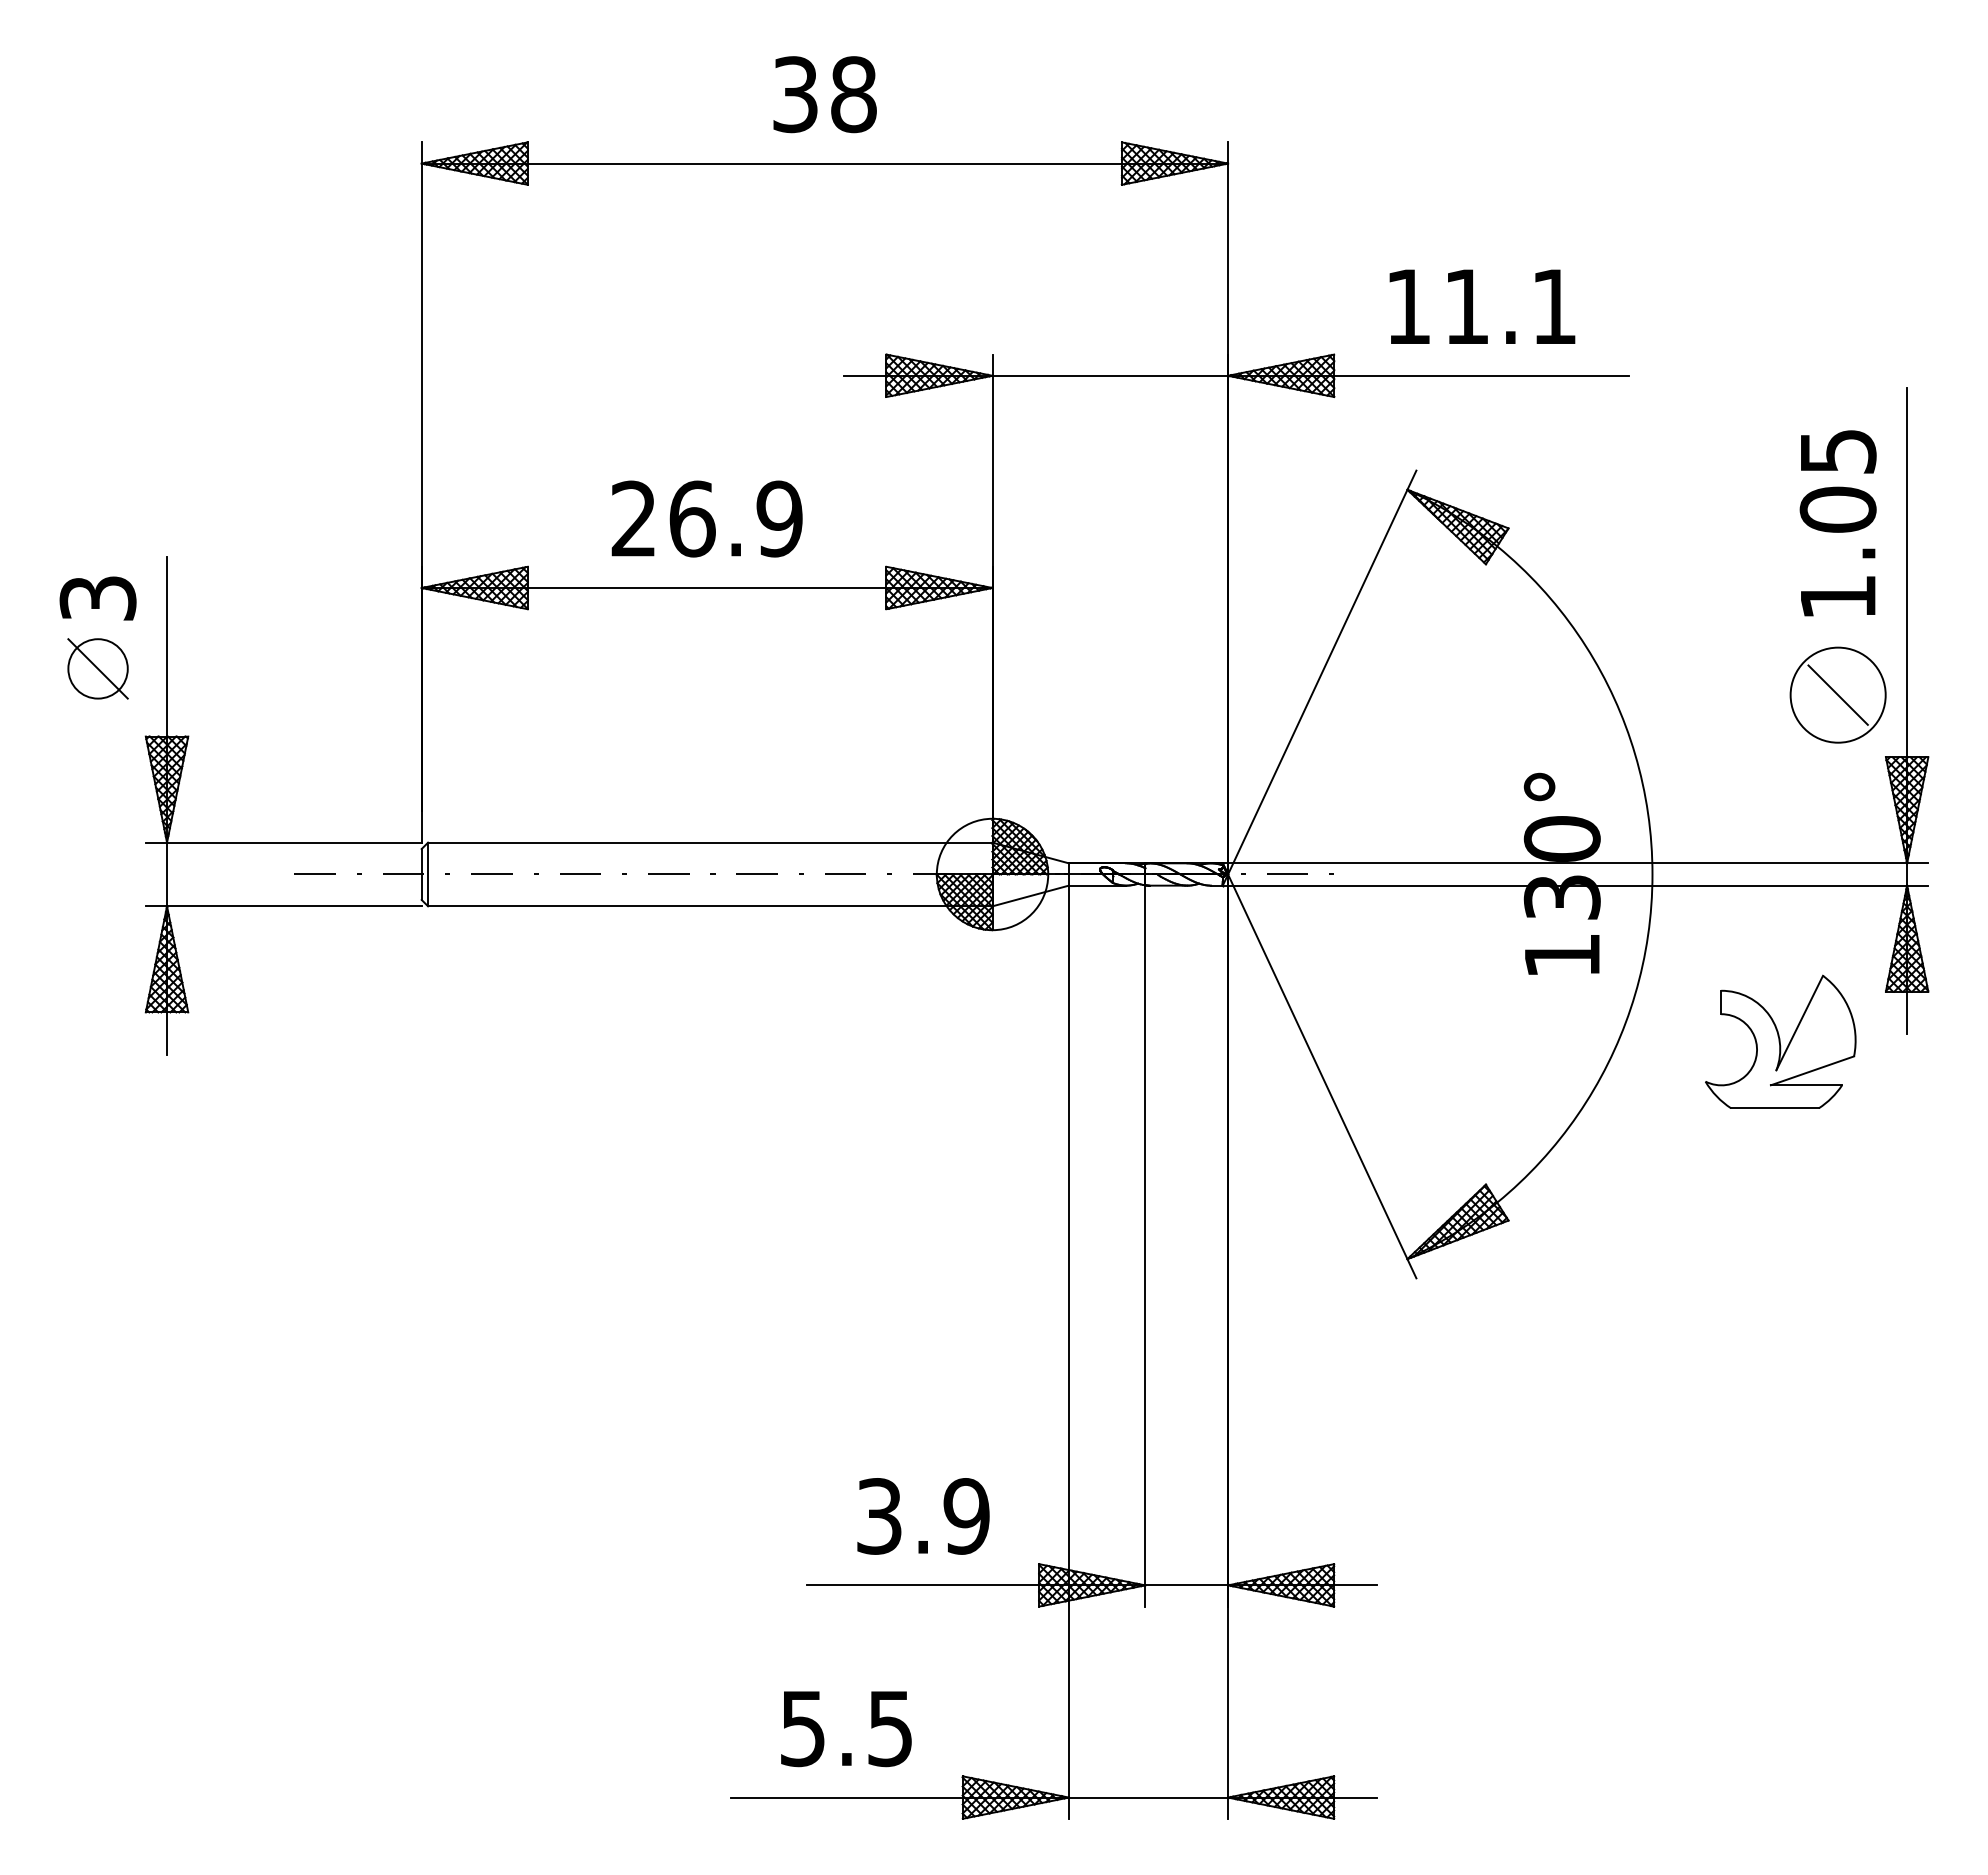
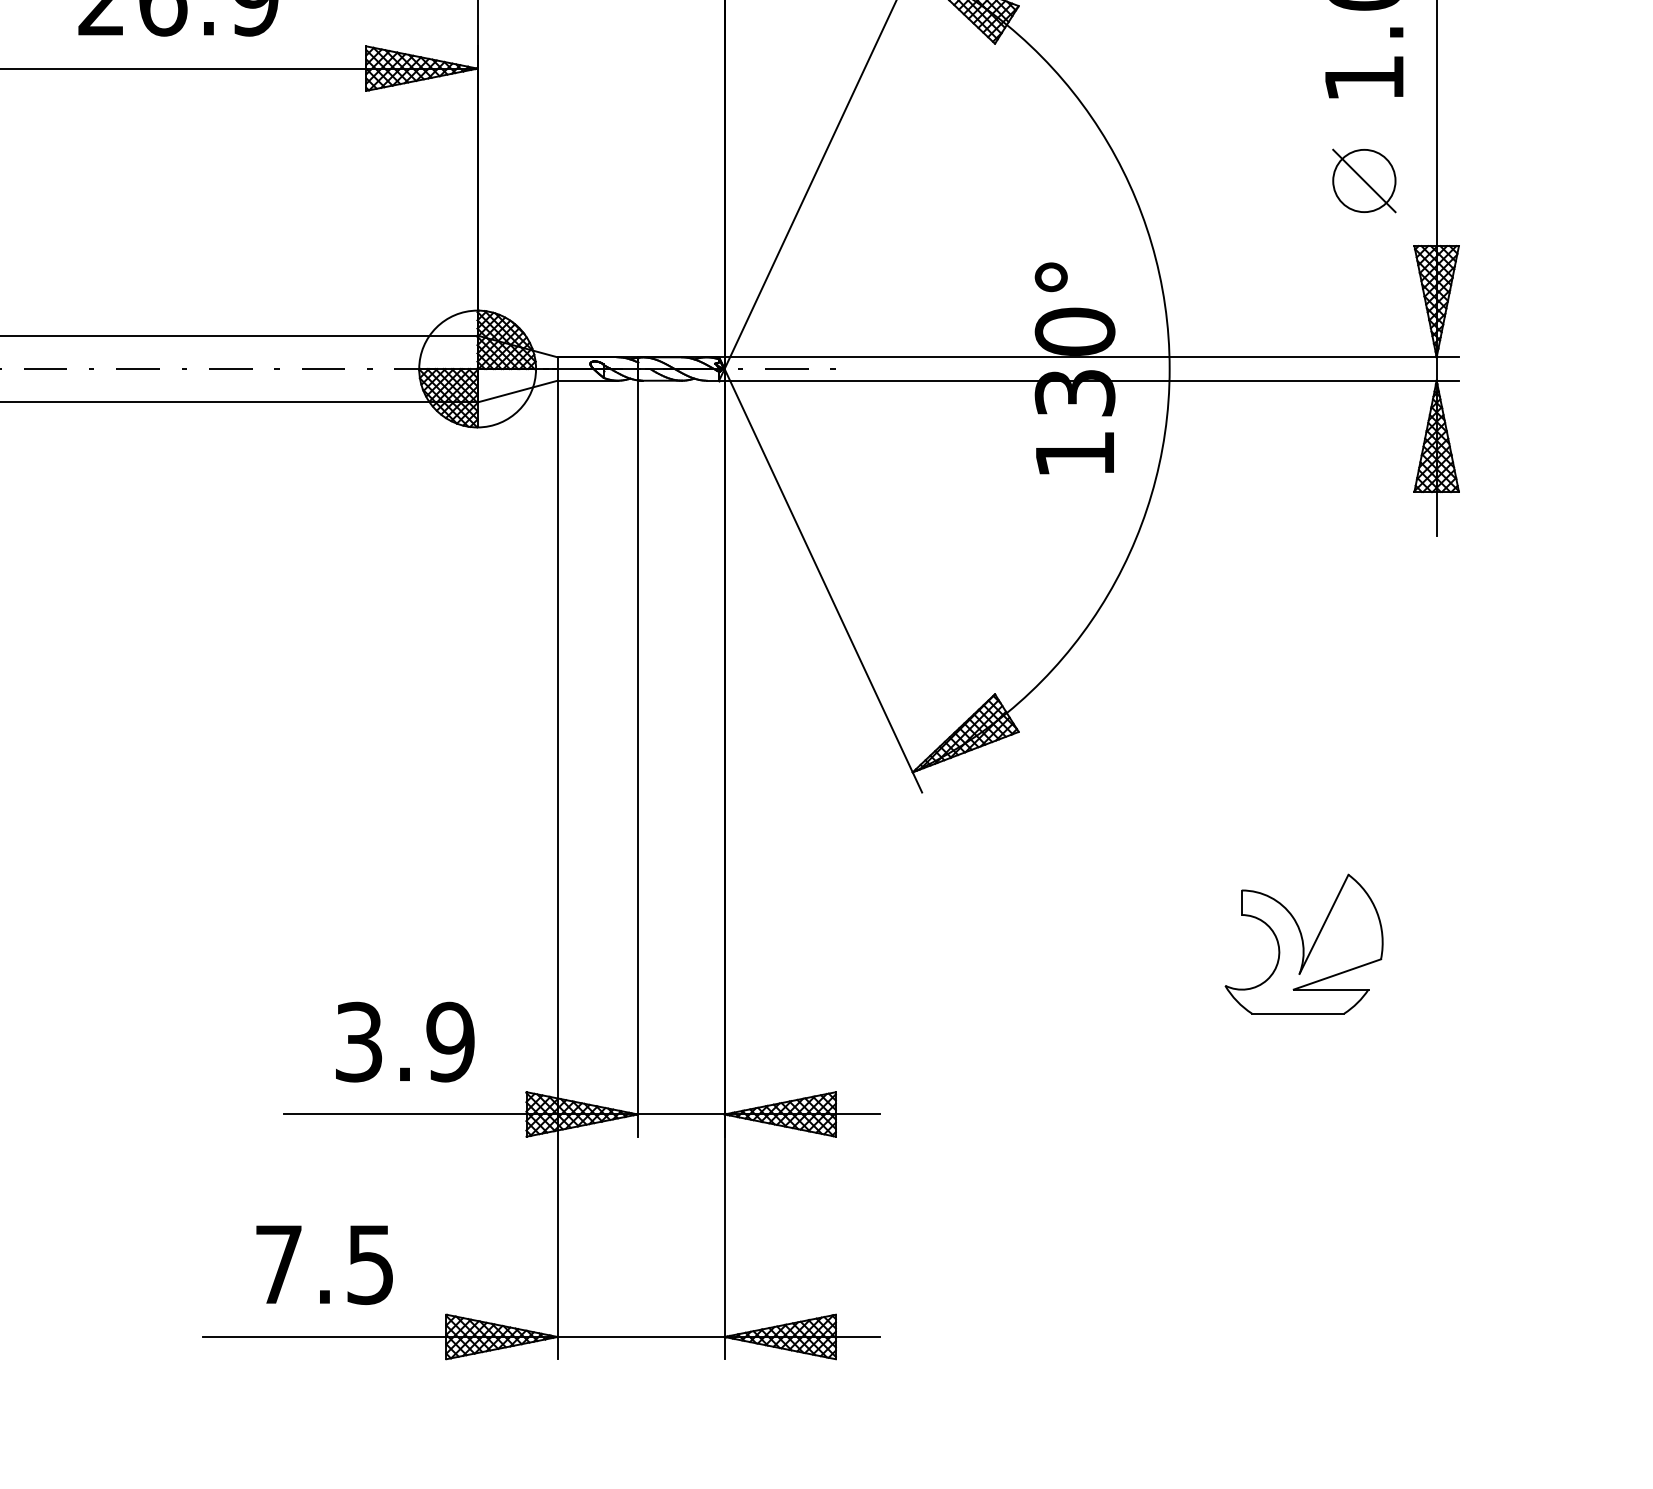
circle: (1837, 694) -> (1363, 180), size x0.62
part: (1780, 1041) -> (1303, 943), moved
text: (802, 1729) -> (278, 1265), 5.5 -> 7.5

